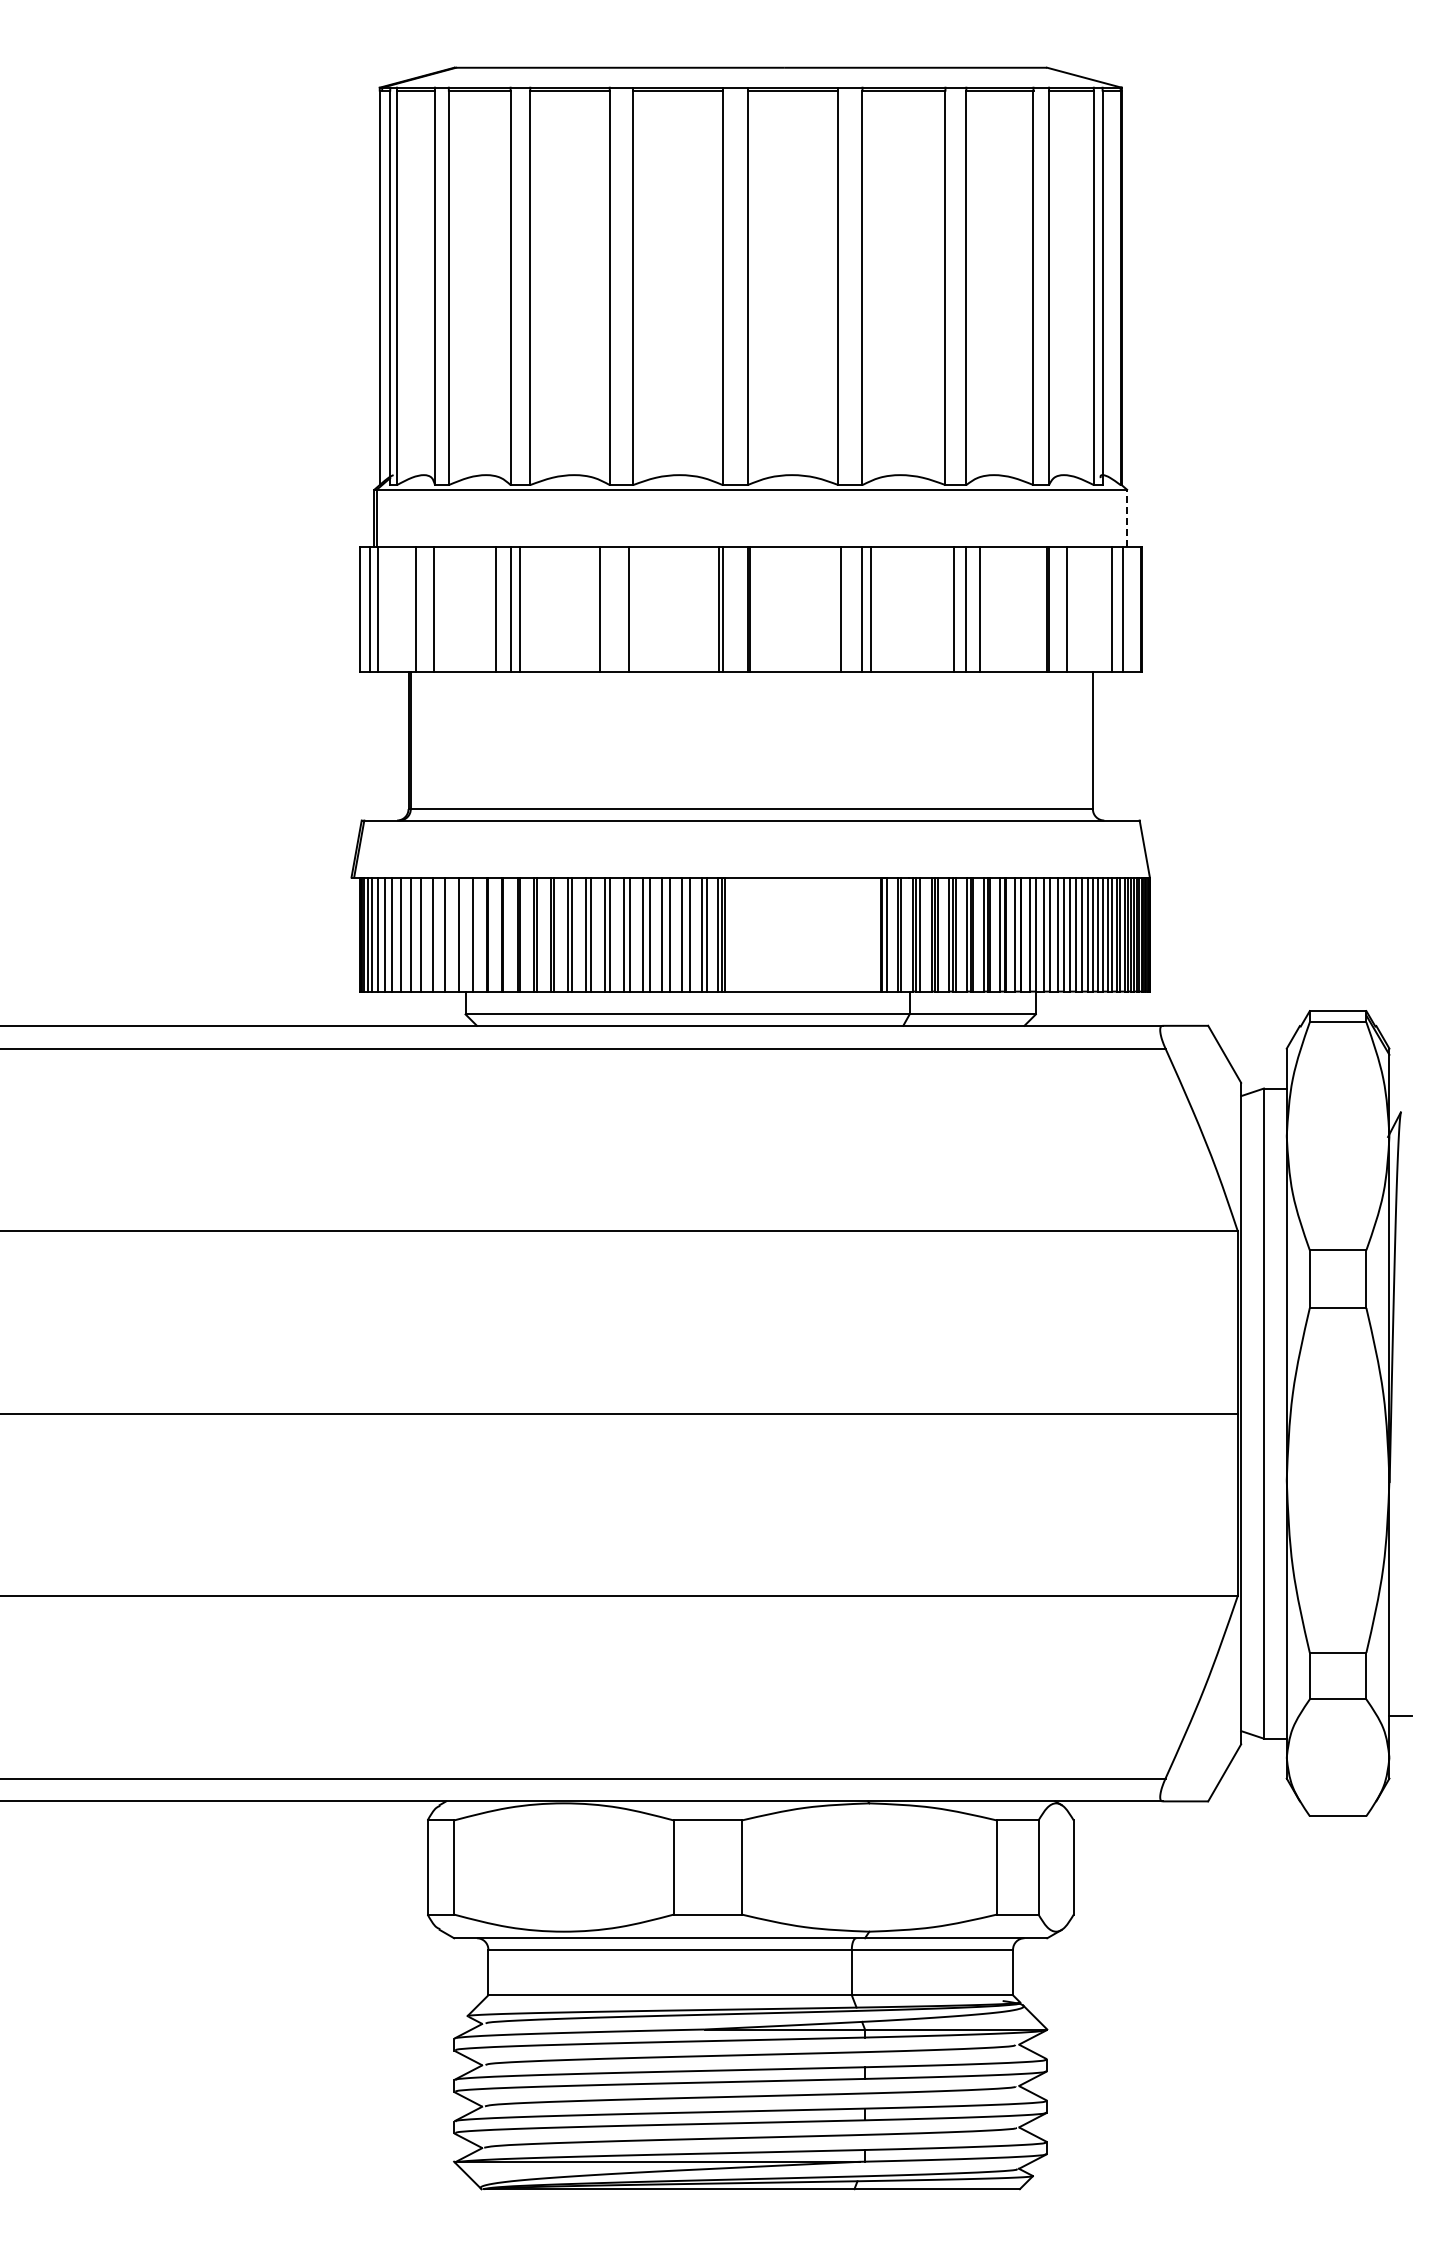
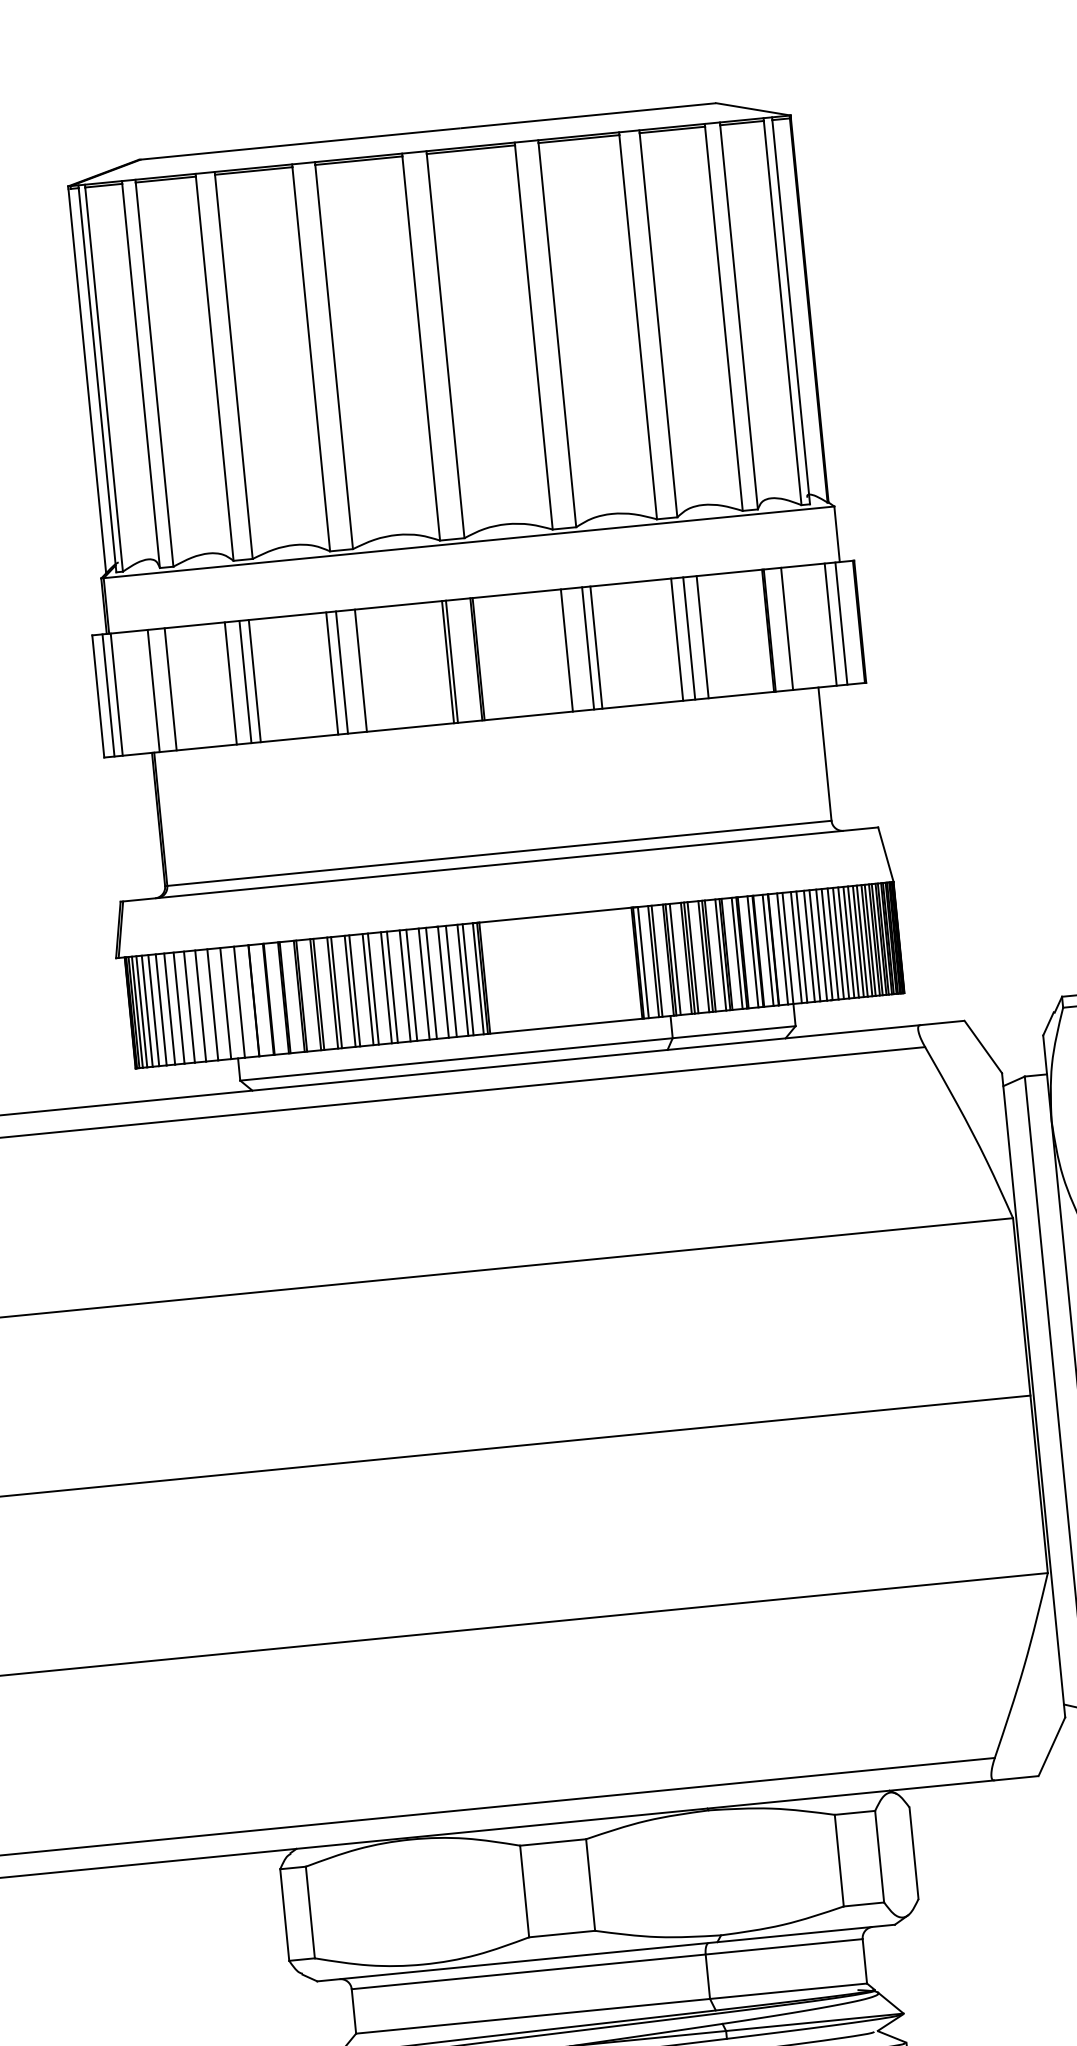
line: (1127, 518) -> (837, 534), dashed -> solid
line: (609, 609) -> (341, 672), added

